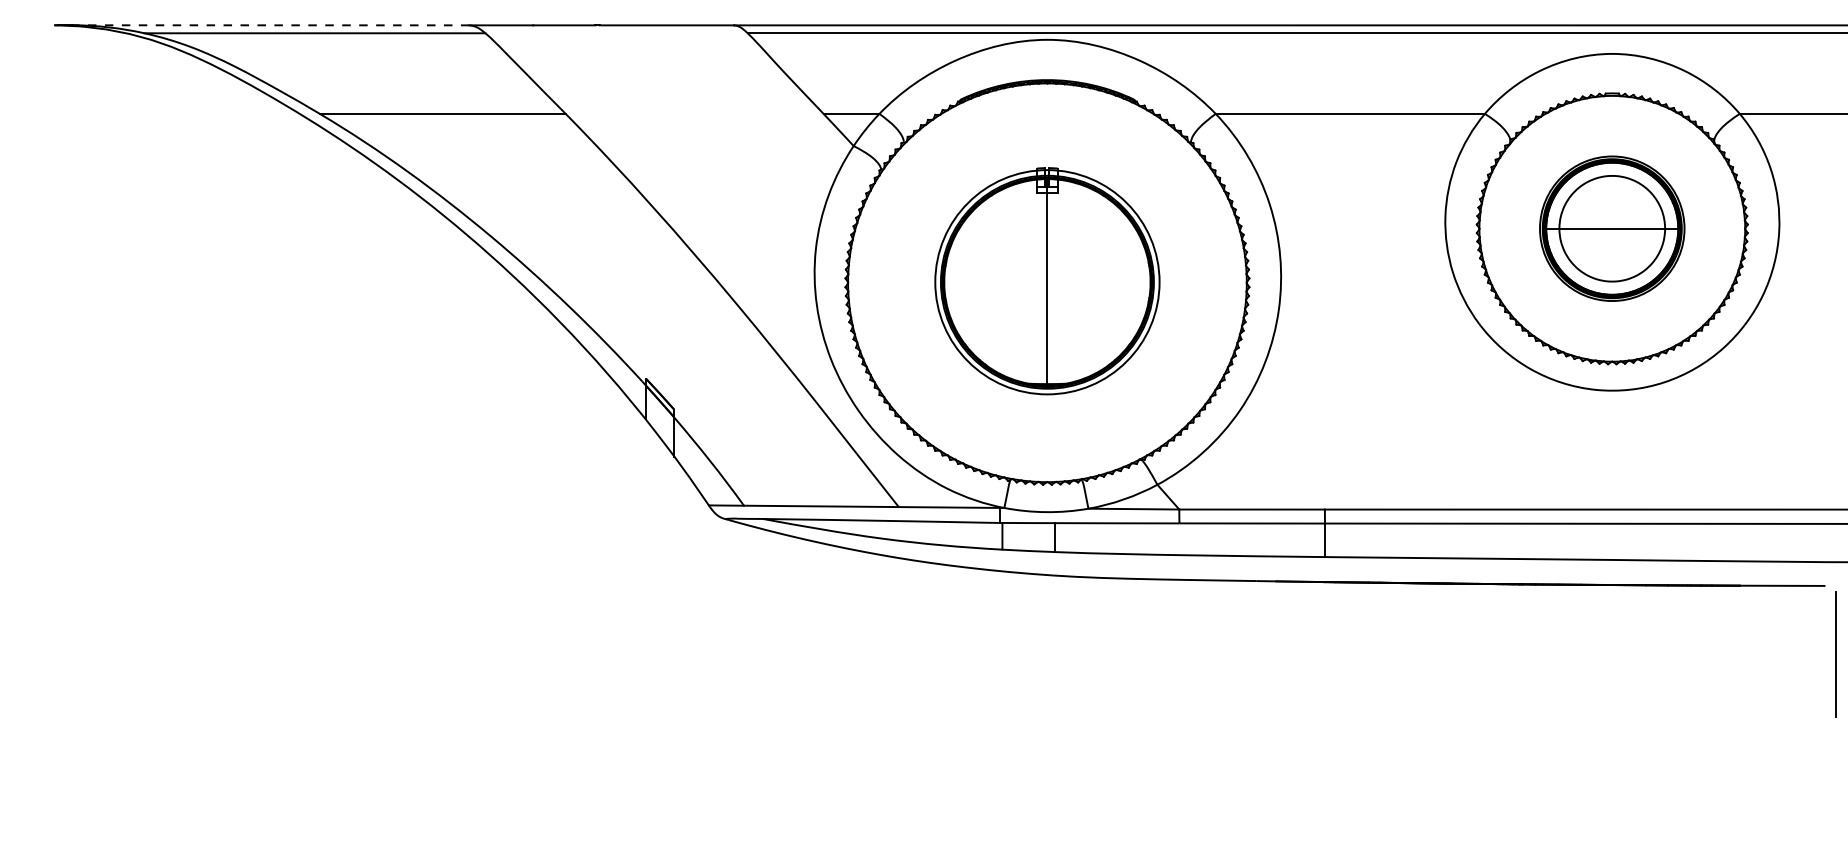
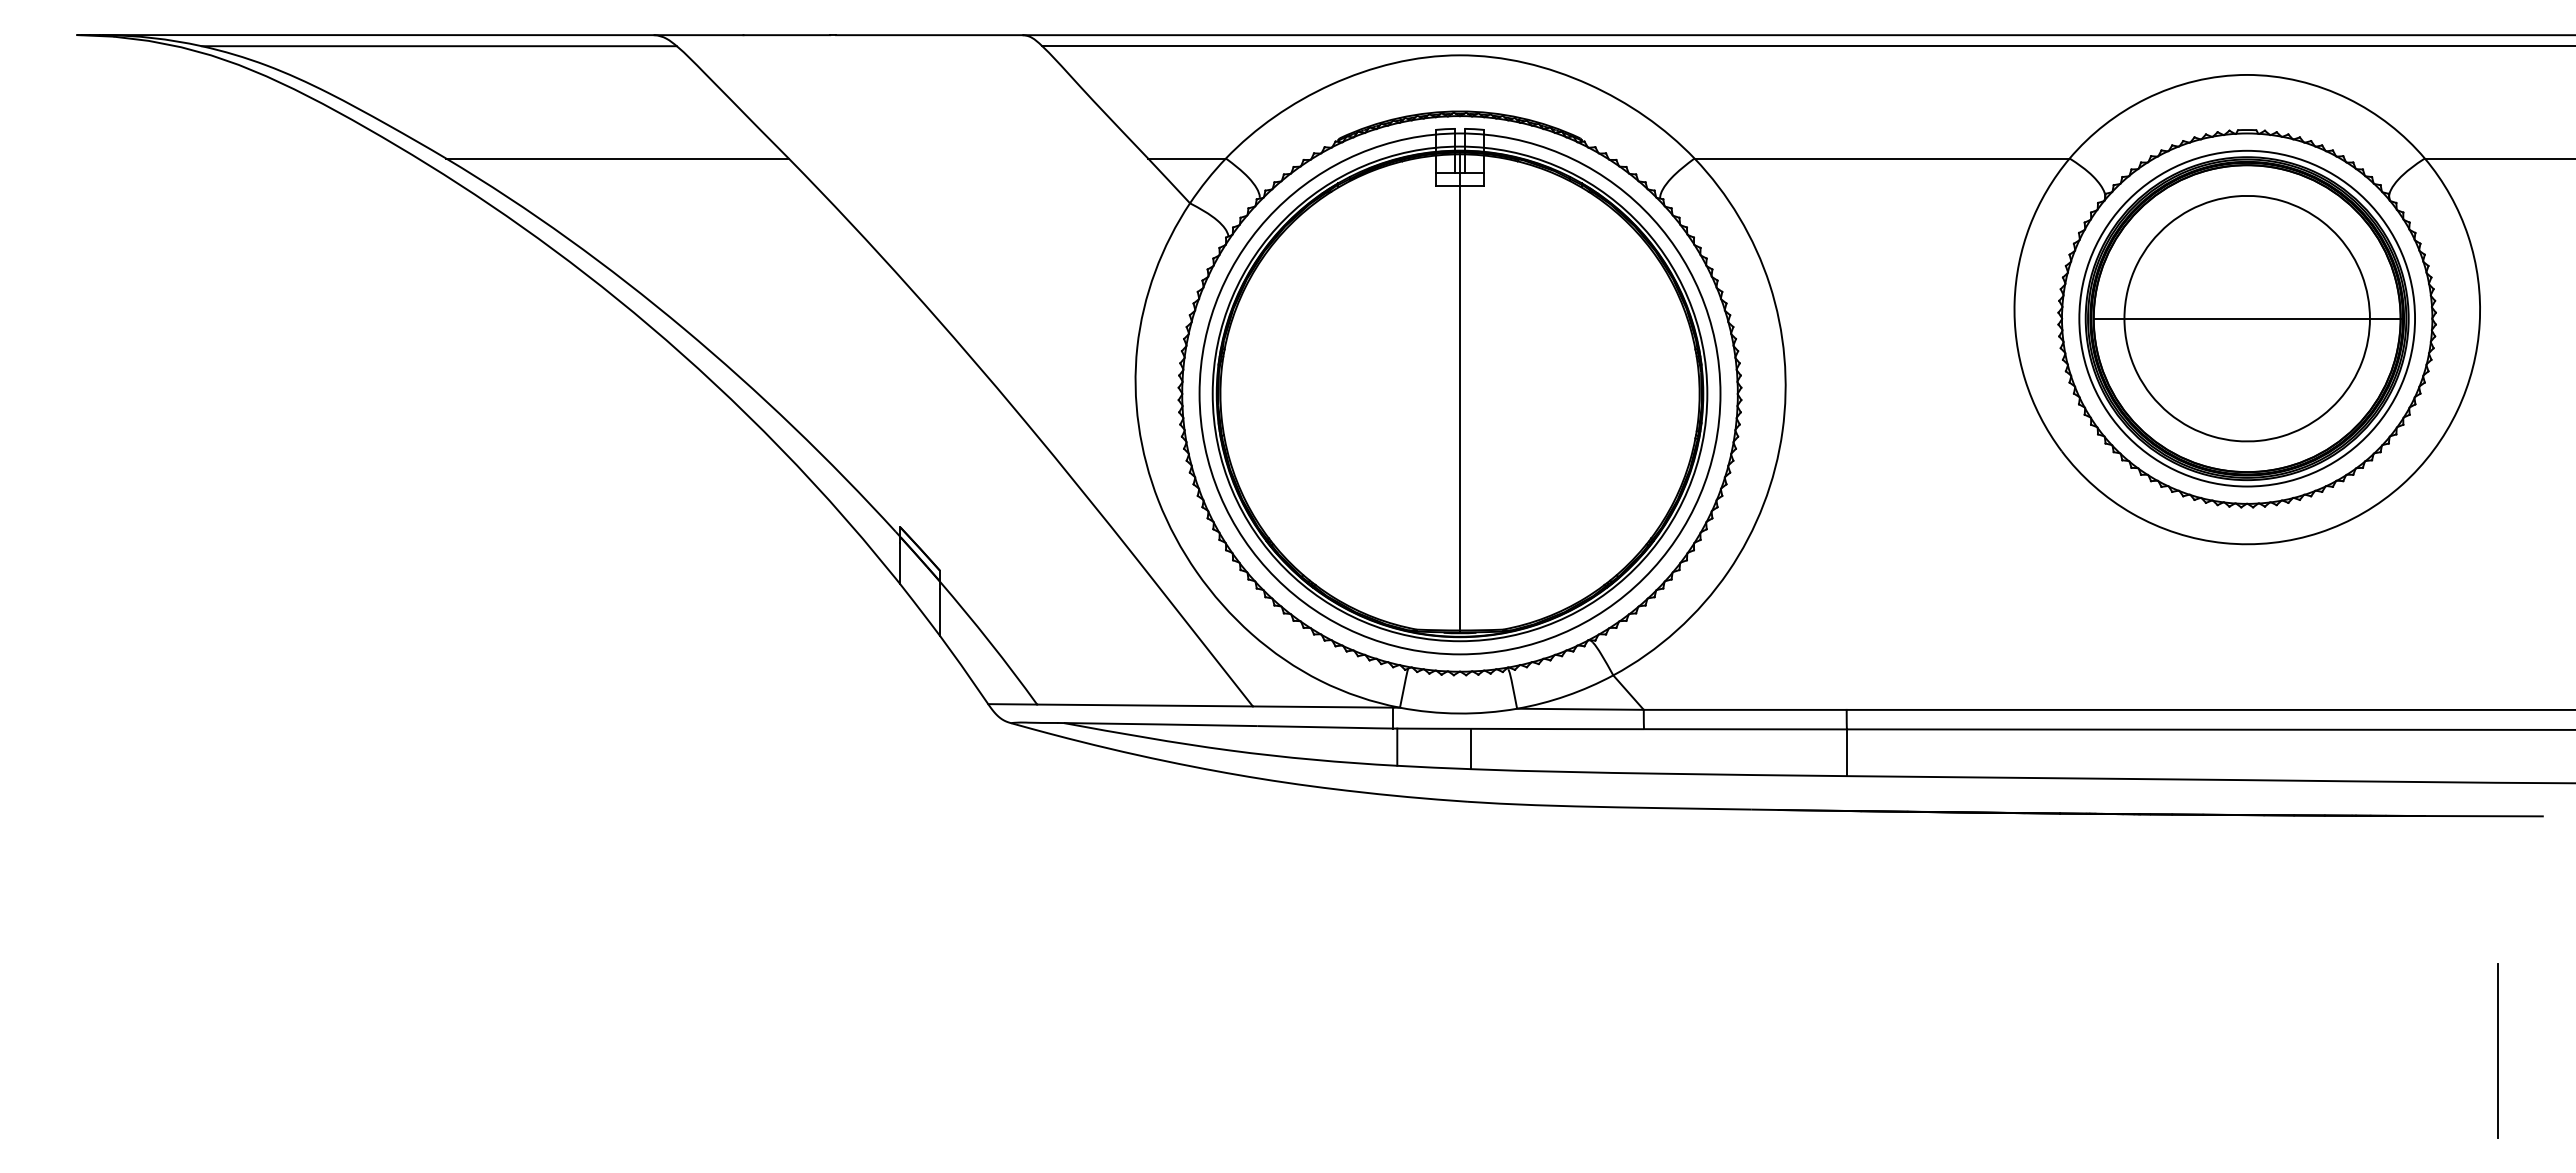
line: (271, 25) -> (378, 35), dashed -> solid
part: (1611, 228) -> (2246, 318), size x1.67
part: (1047, 281) -> (1459, 391), size x1.67
line: (1835, 654) -> (2497, 1050), moved

